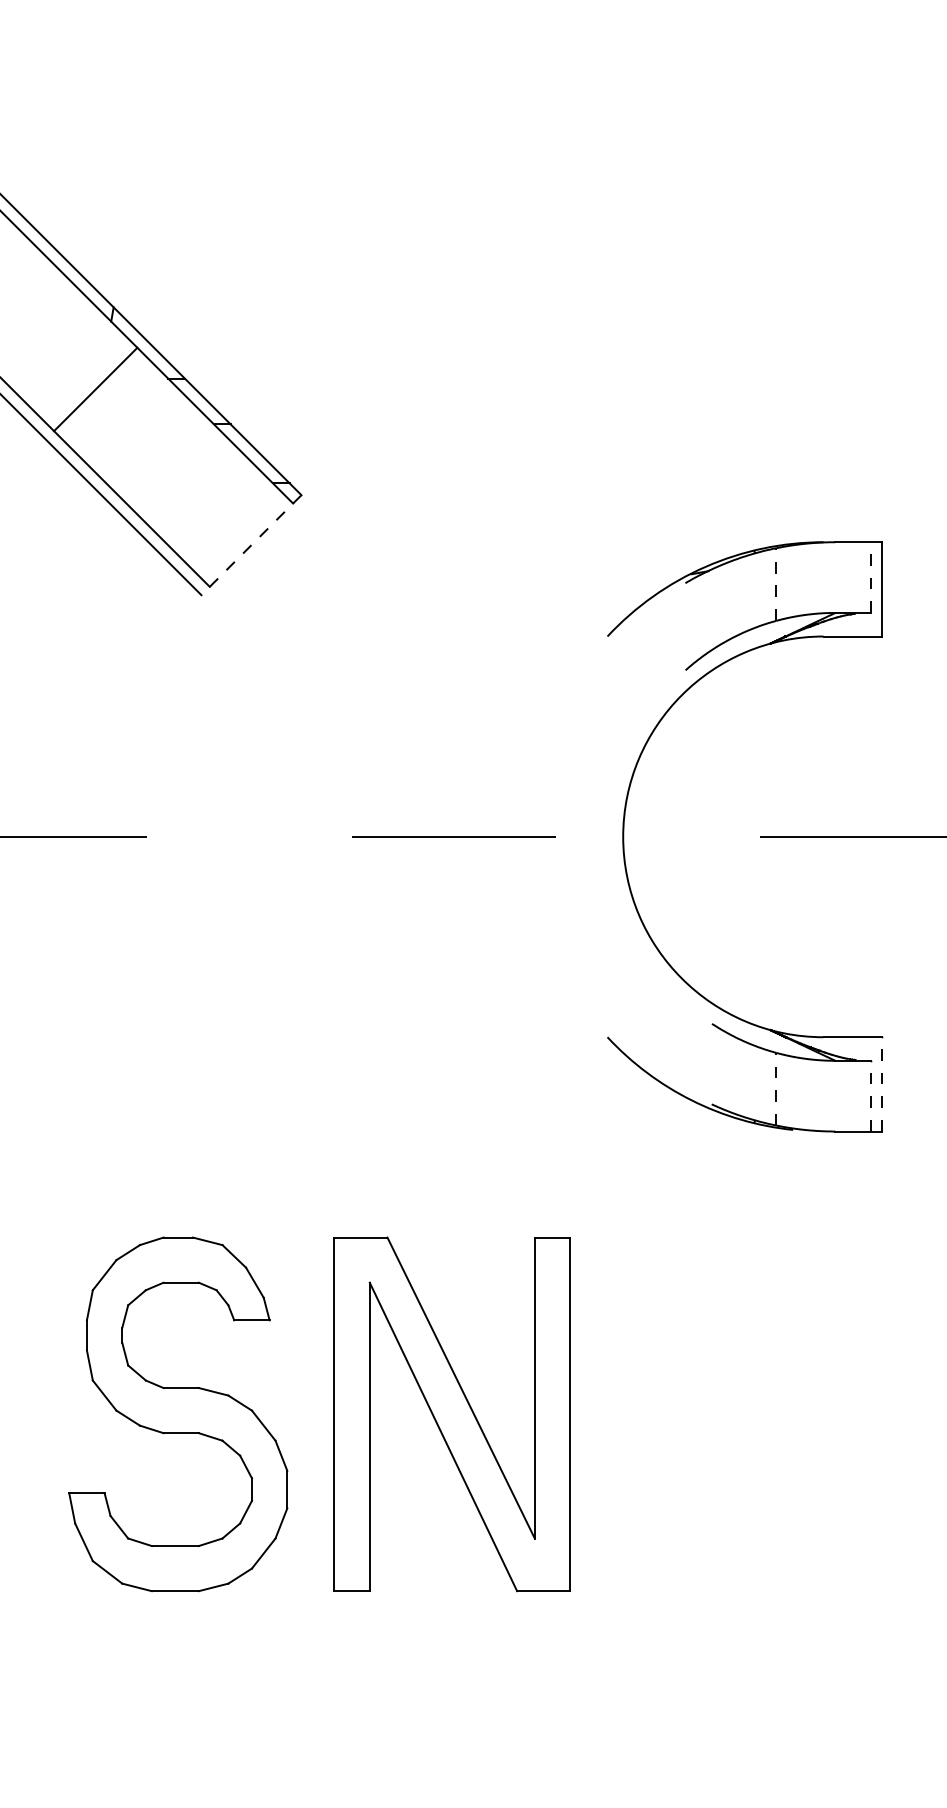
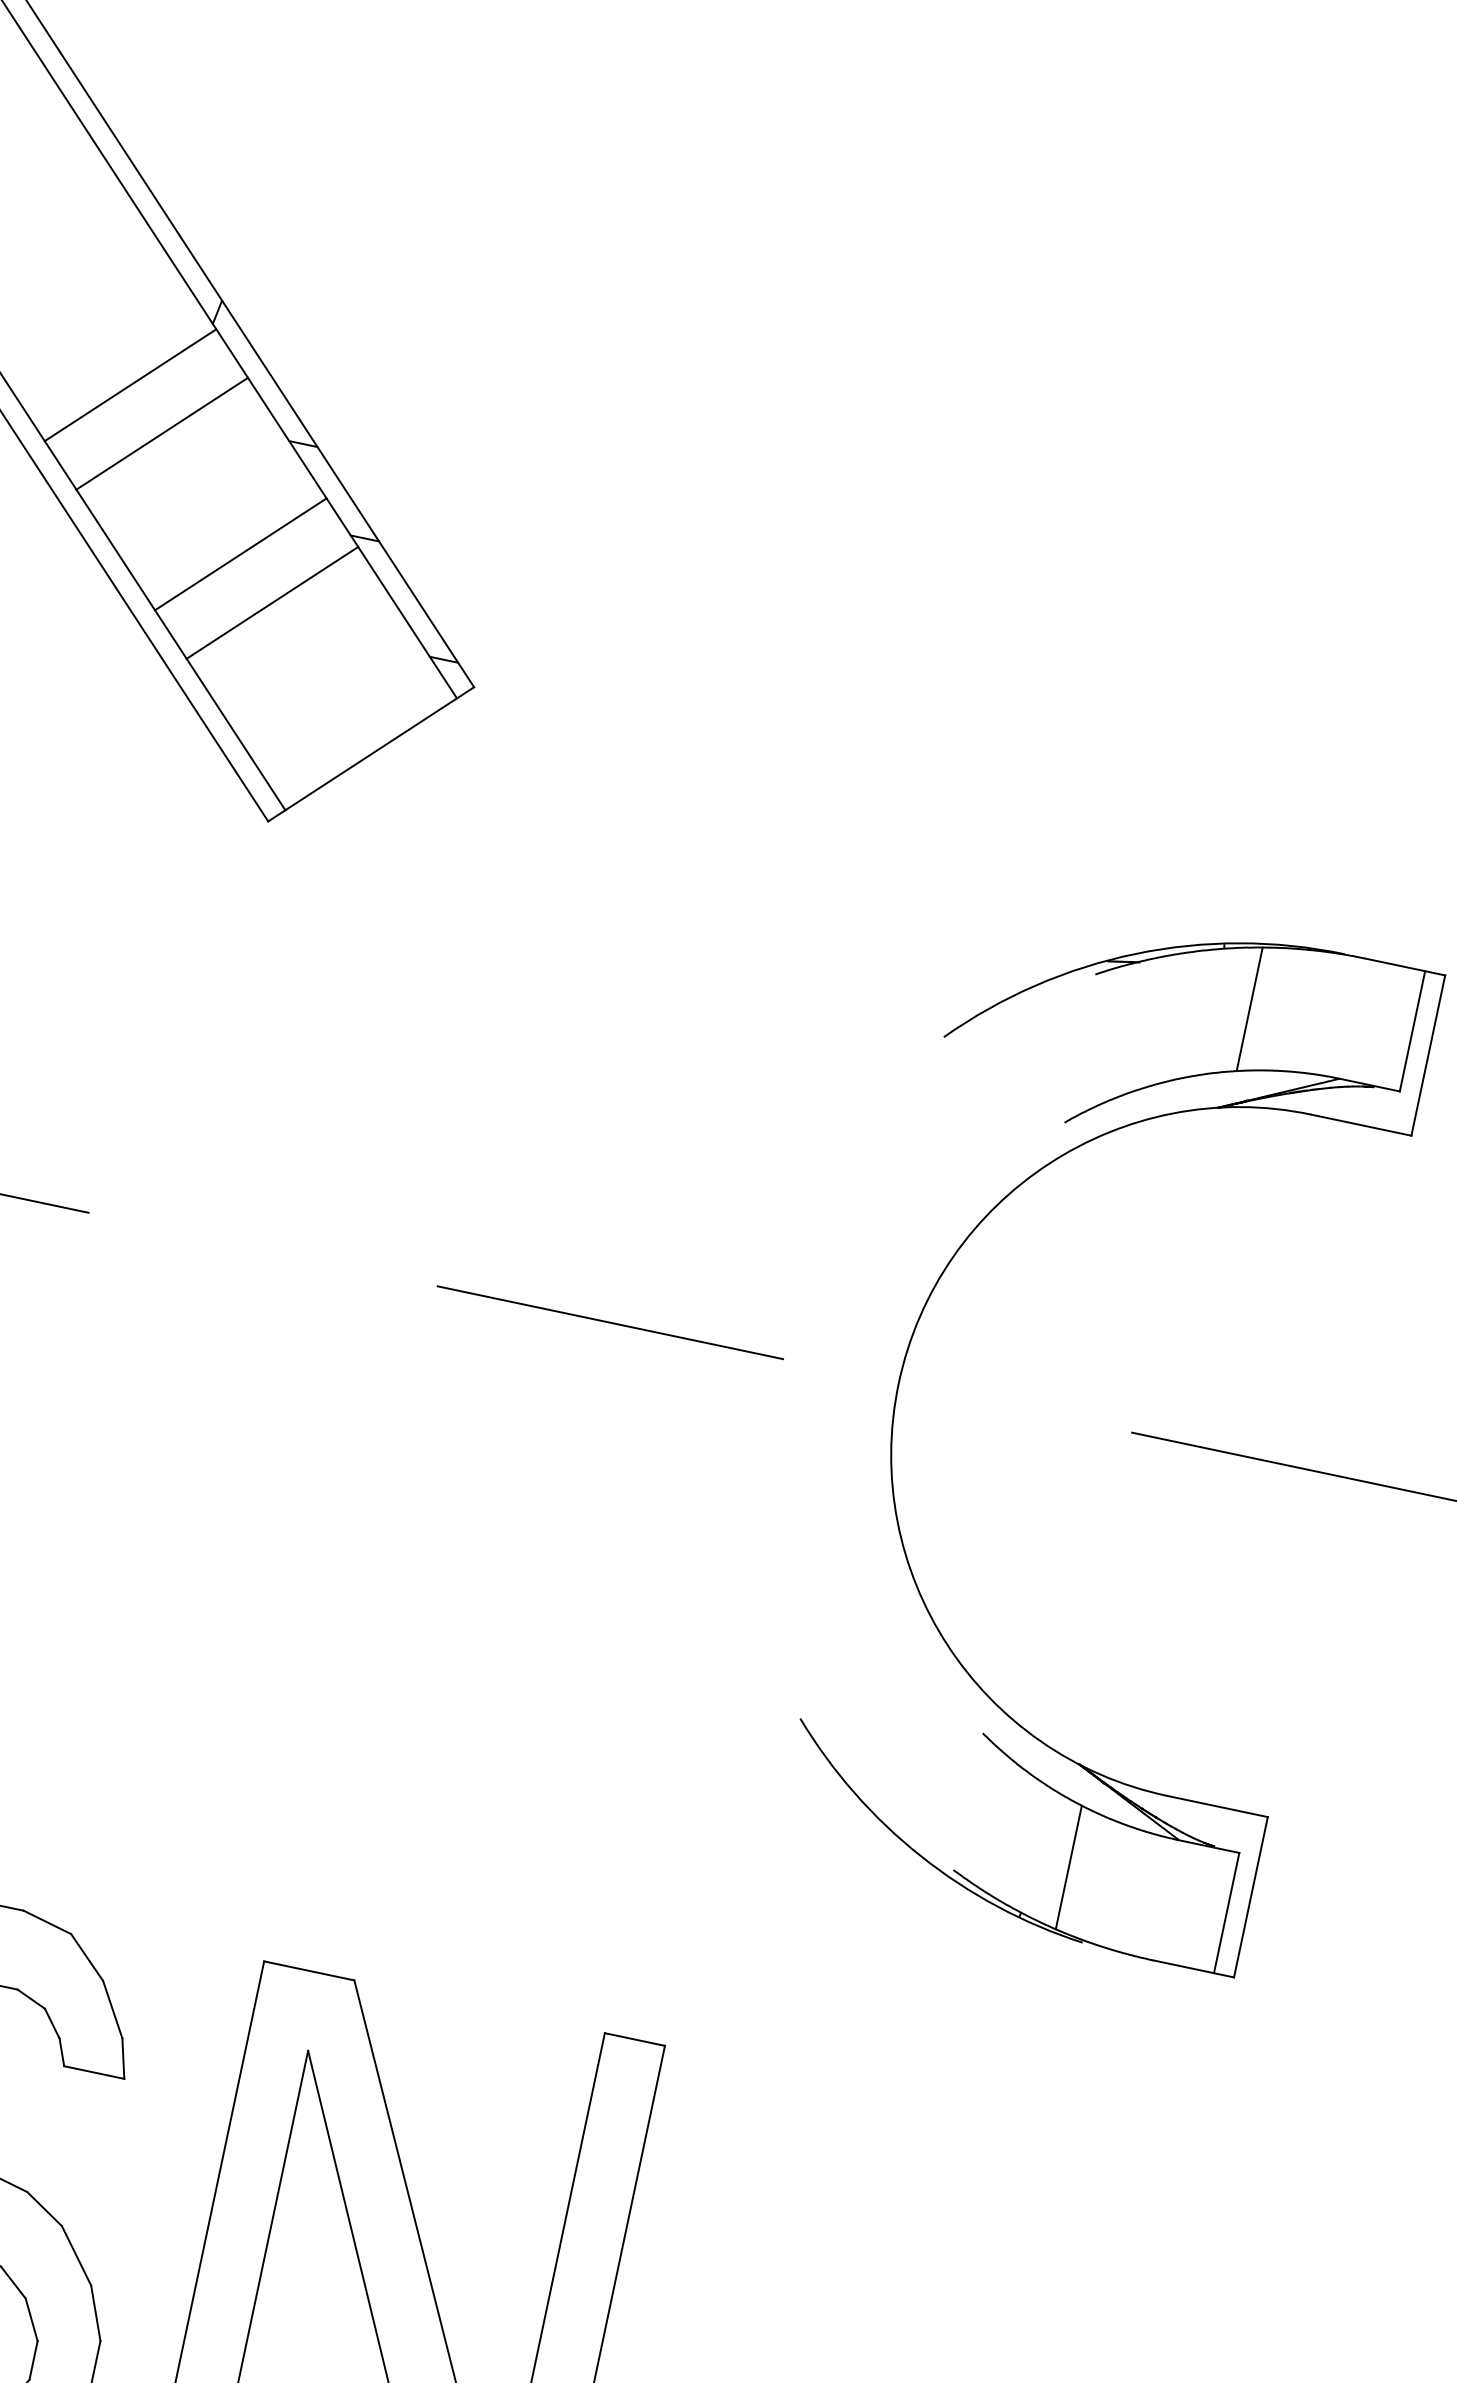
line: (71, 365) -> (129, 384), added
line: (153, 447) -> (239, 553), added
line: (177, 471) -> (271, 602), added
line: (251, 545) -> (371, 754), dashed -> solid
line: (870, 577) -> (1412, 1031), dashed -> solid
line: (776, 584) -> (1249, 1009), dashed -> solid
line: (882, 1083) -> (1251, 1895), dashed -> solid
line: (776, 1088) -> (1069, 1866), dashed -> solid
line: (870, 1095) -> (1226, 1911), dashed -> solid

